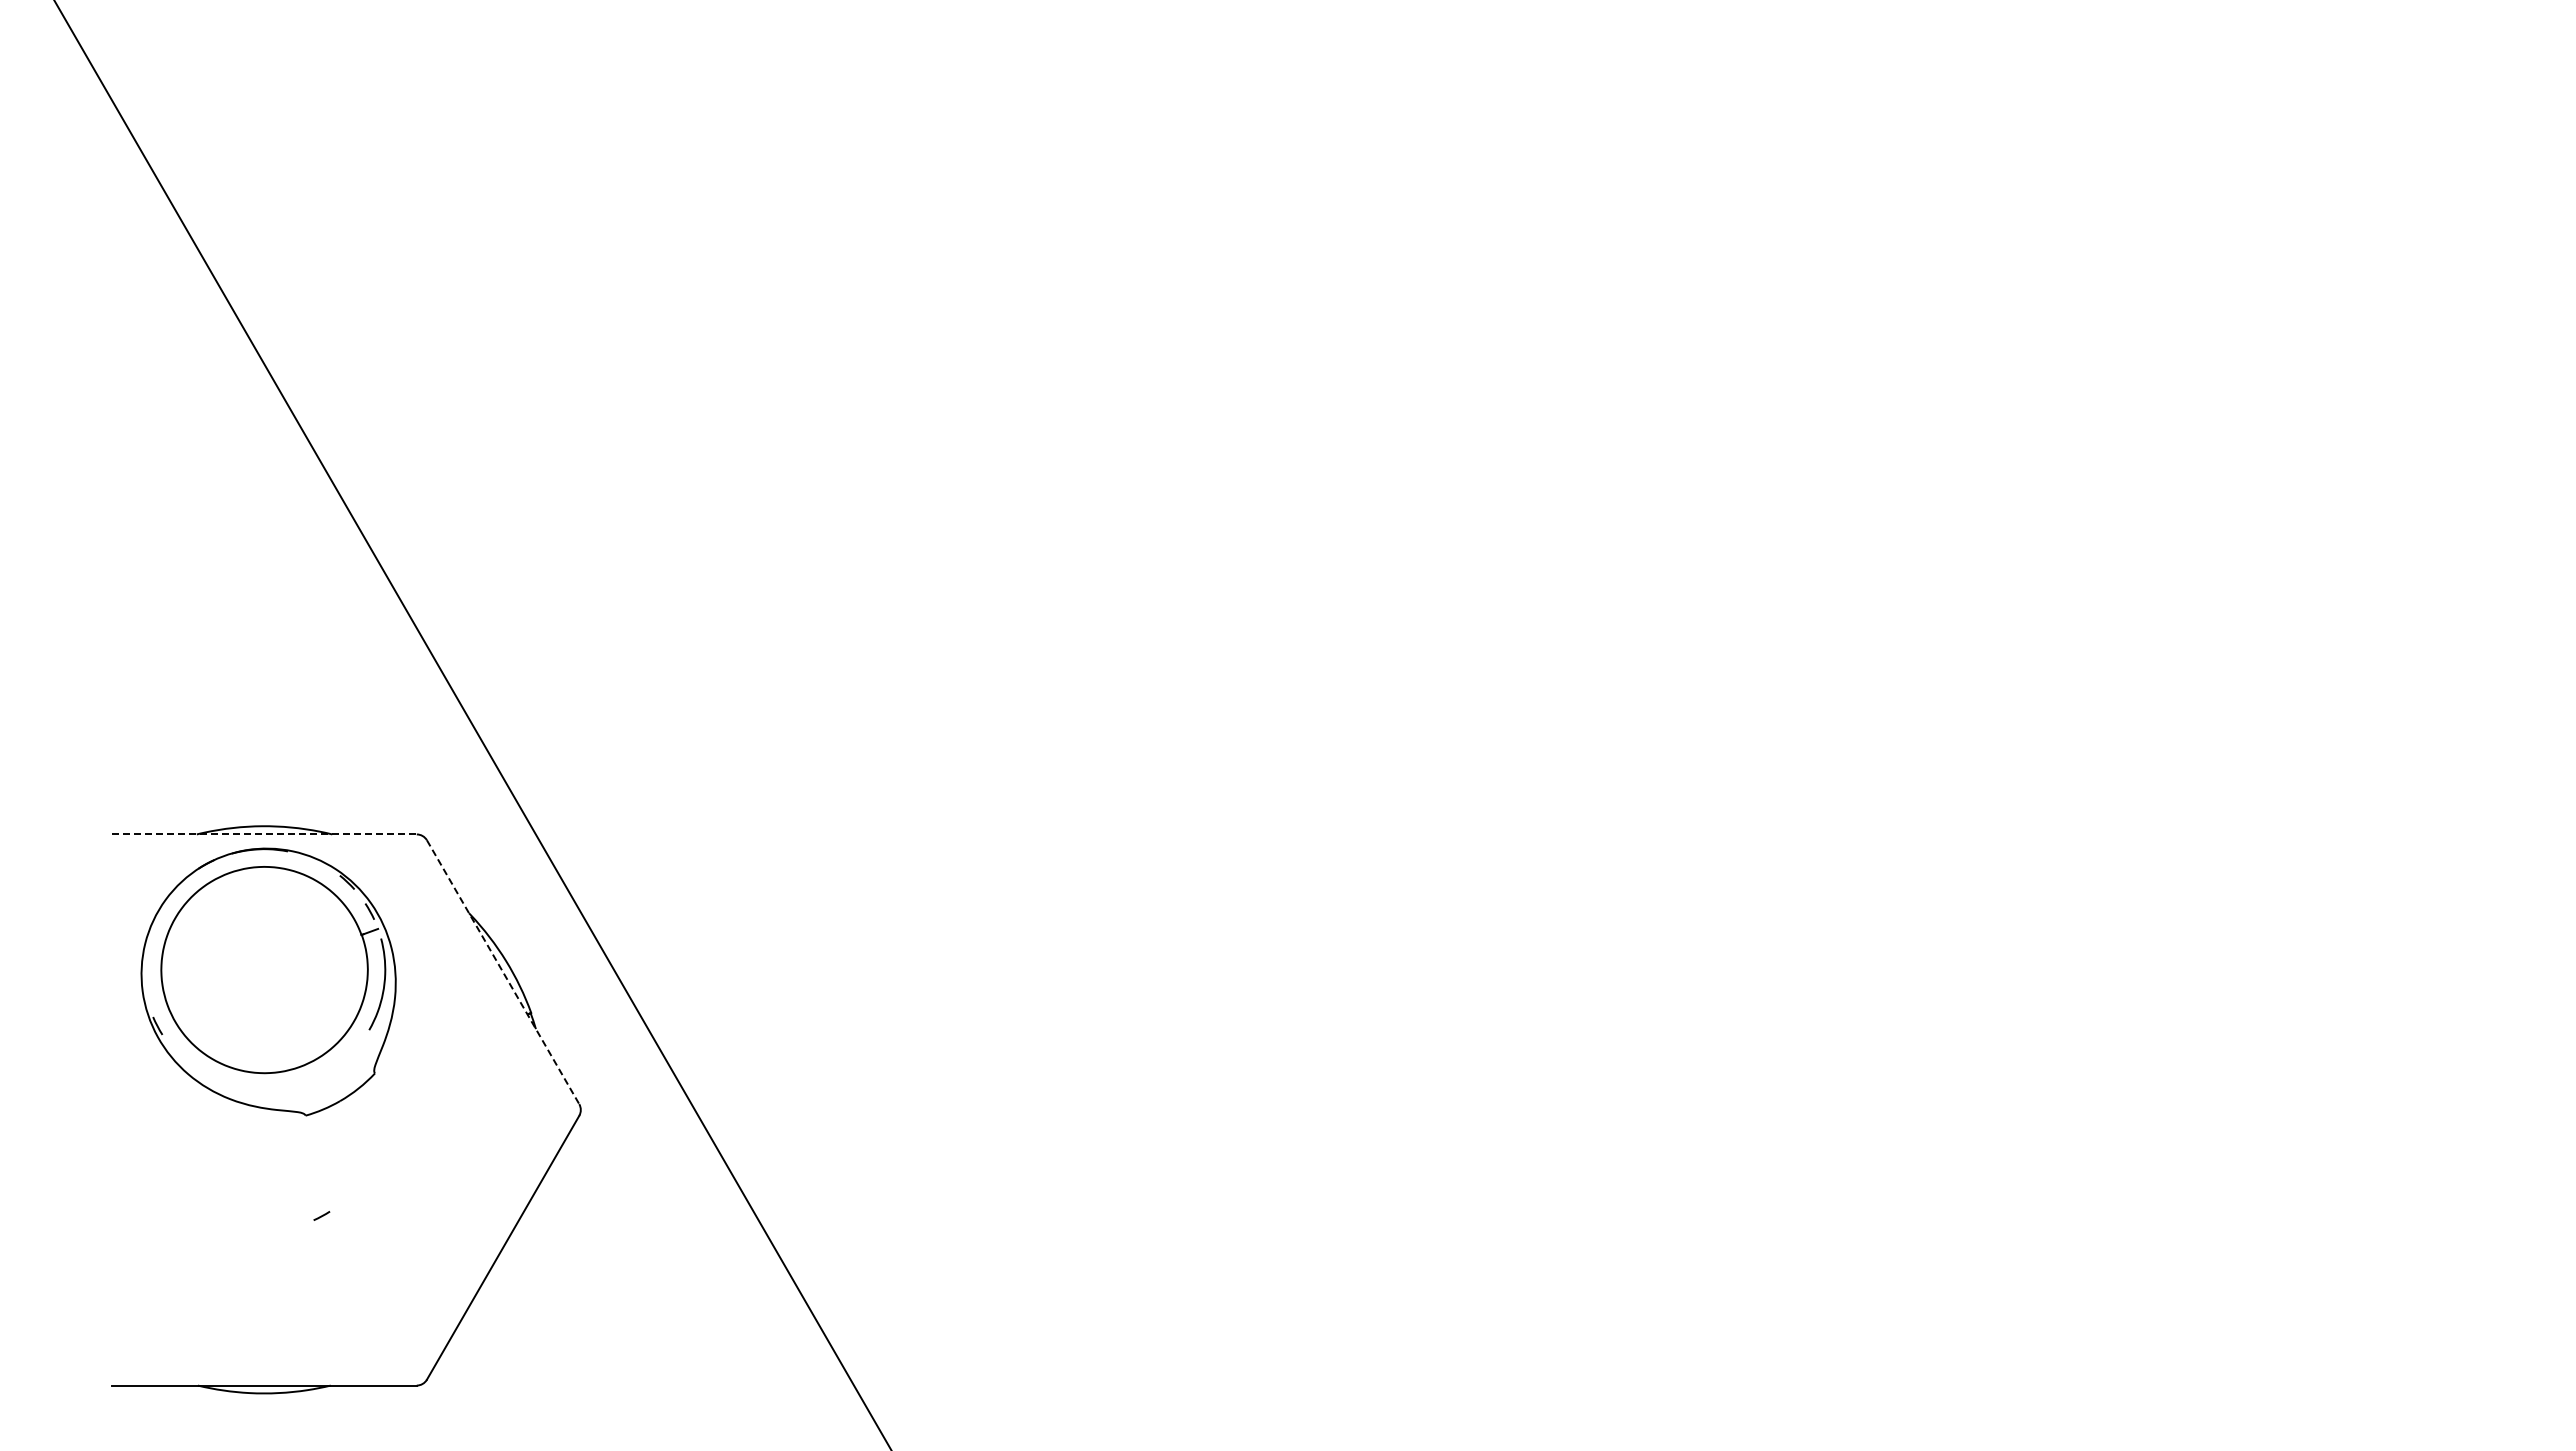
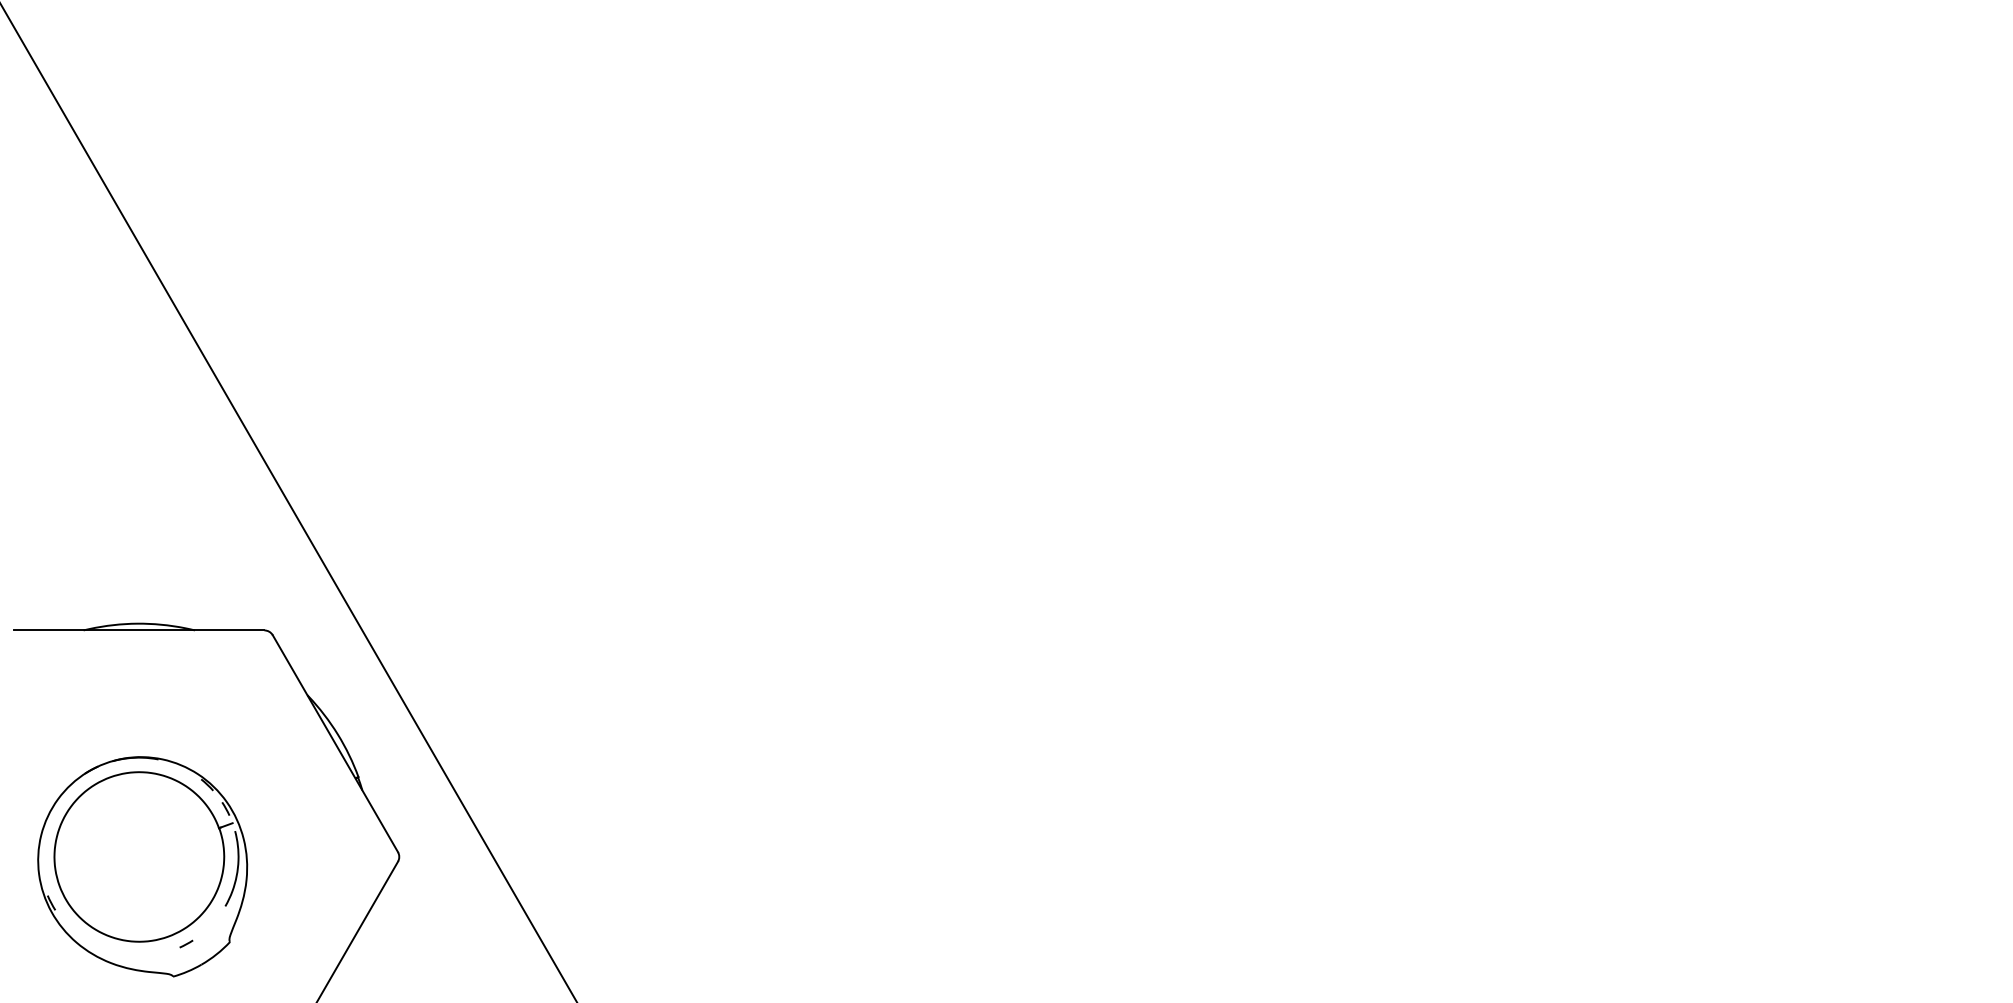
line: (264, 834) -> (139, 630), dashed -> solid
line: (503, 972) -> (335, 743), dashed -> solid
part: (268, 981) -> (142, 866), moved

